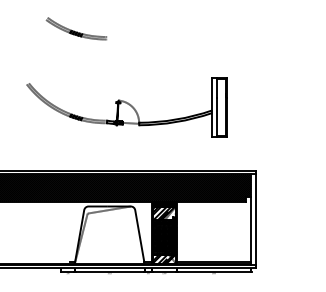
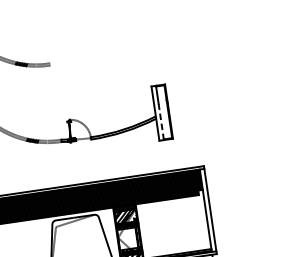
line: (217, 117) -> (161, 122), solid -> dashed
hatch: (164, 237) -> (129, 238), removed

